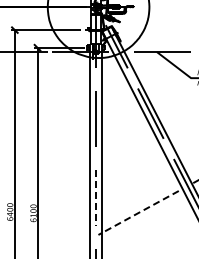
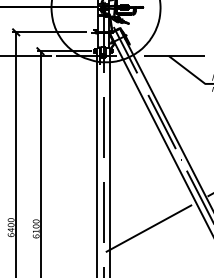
line: (96, 198) -> (103, 213), dashed -> solid
line: (138, 212) -> (148, 228), dashed -> solid

